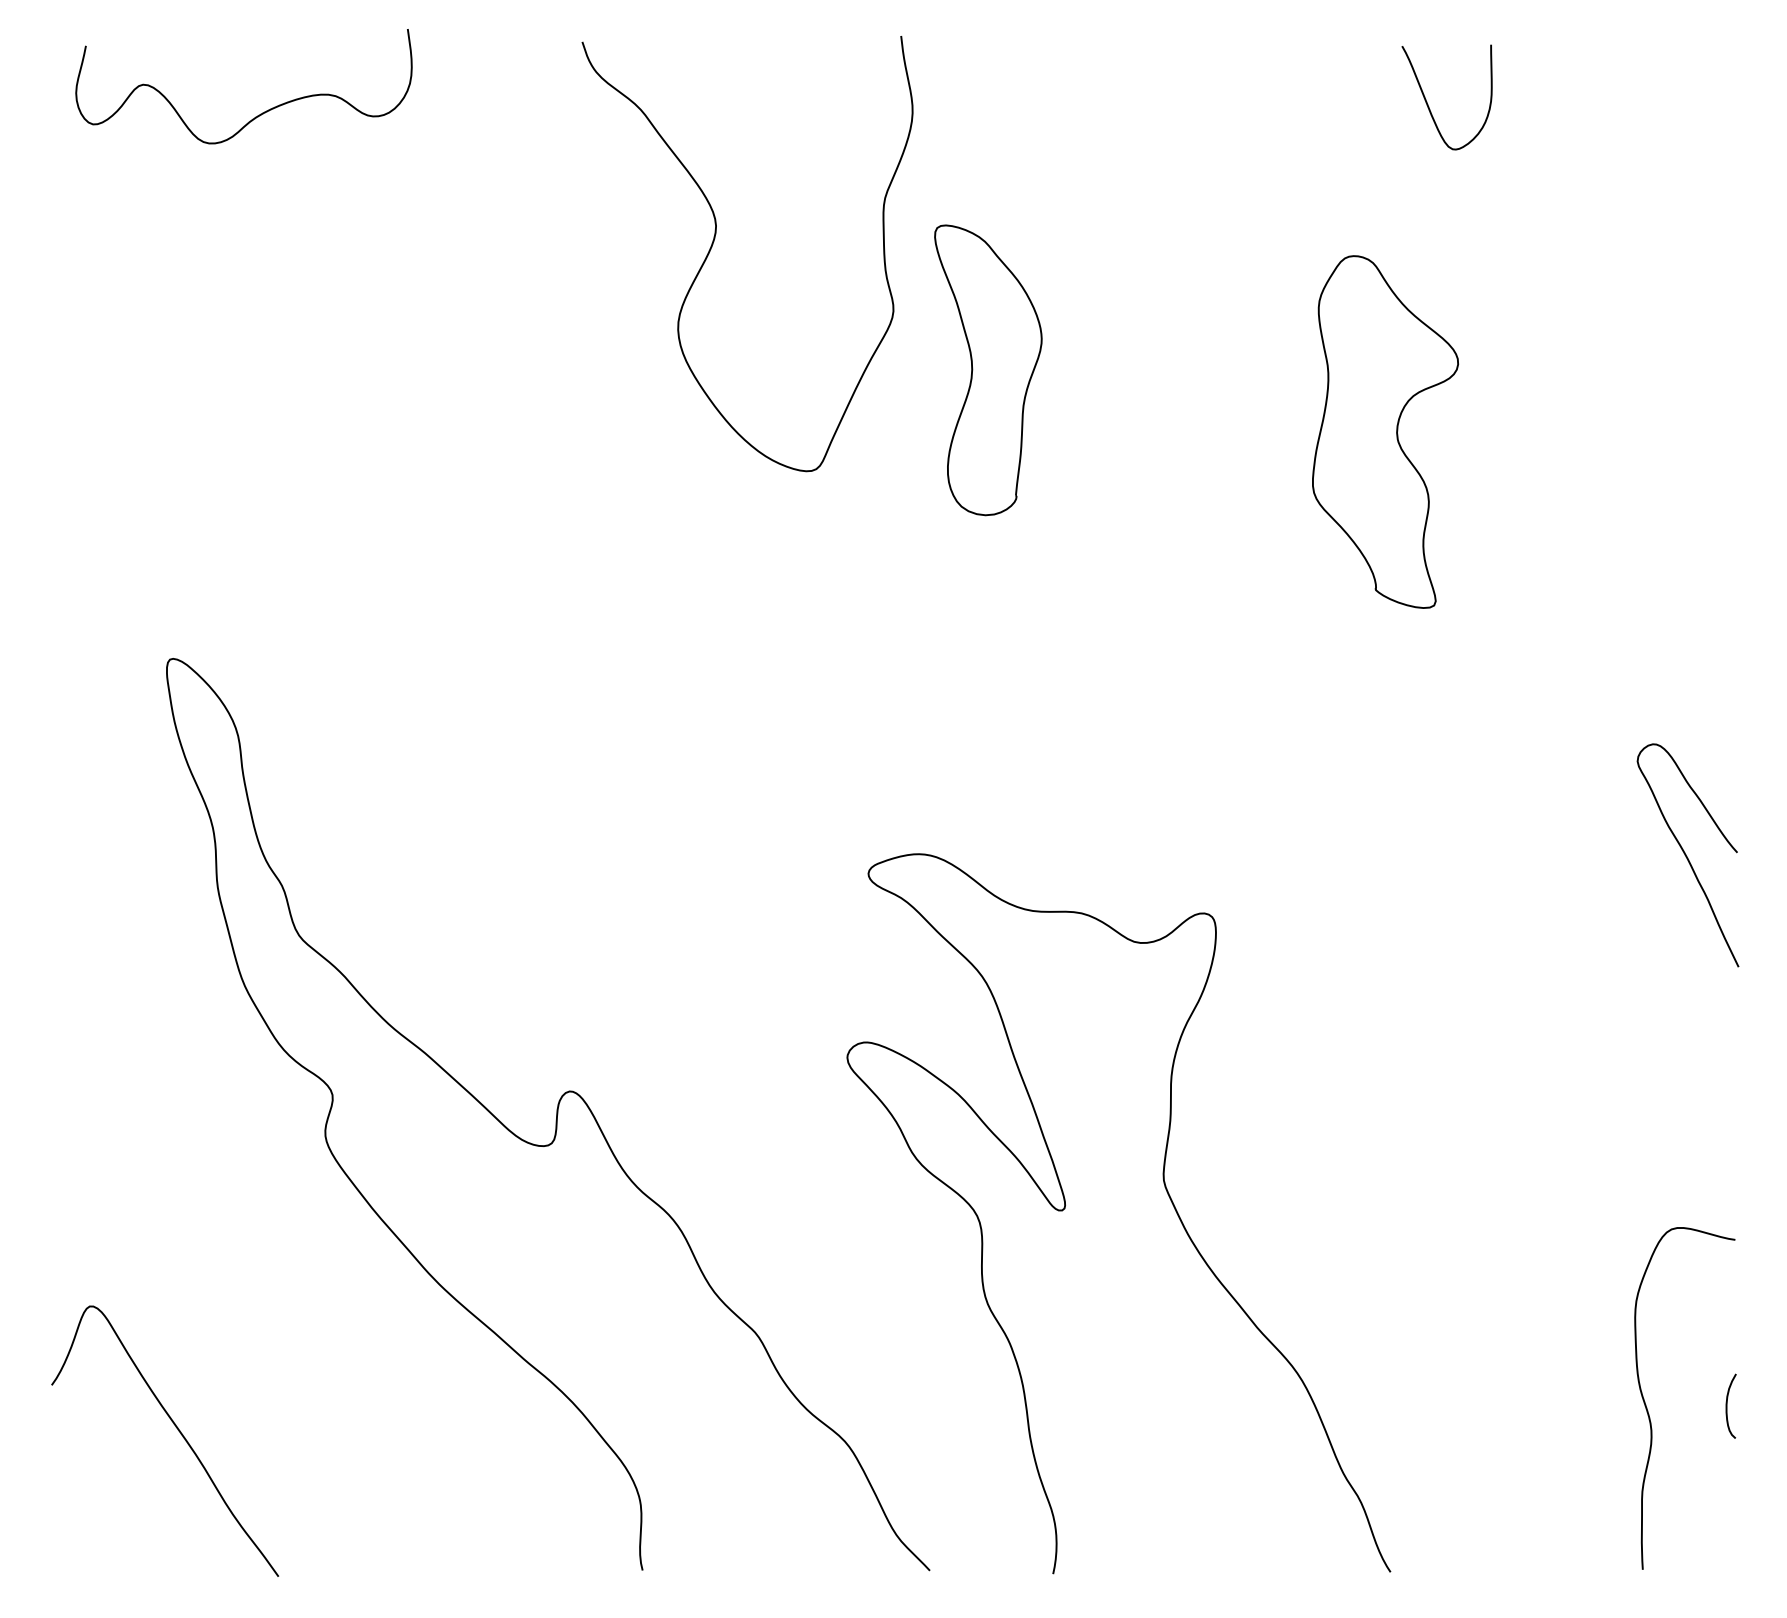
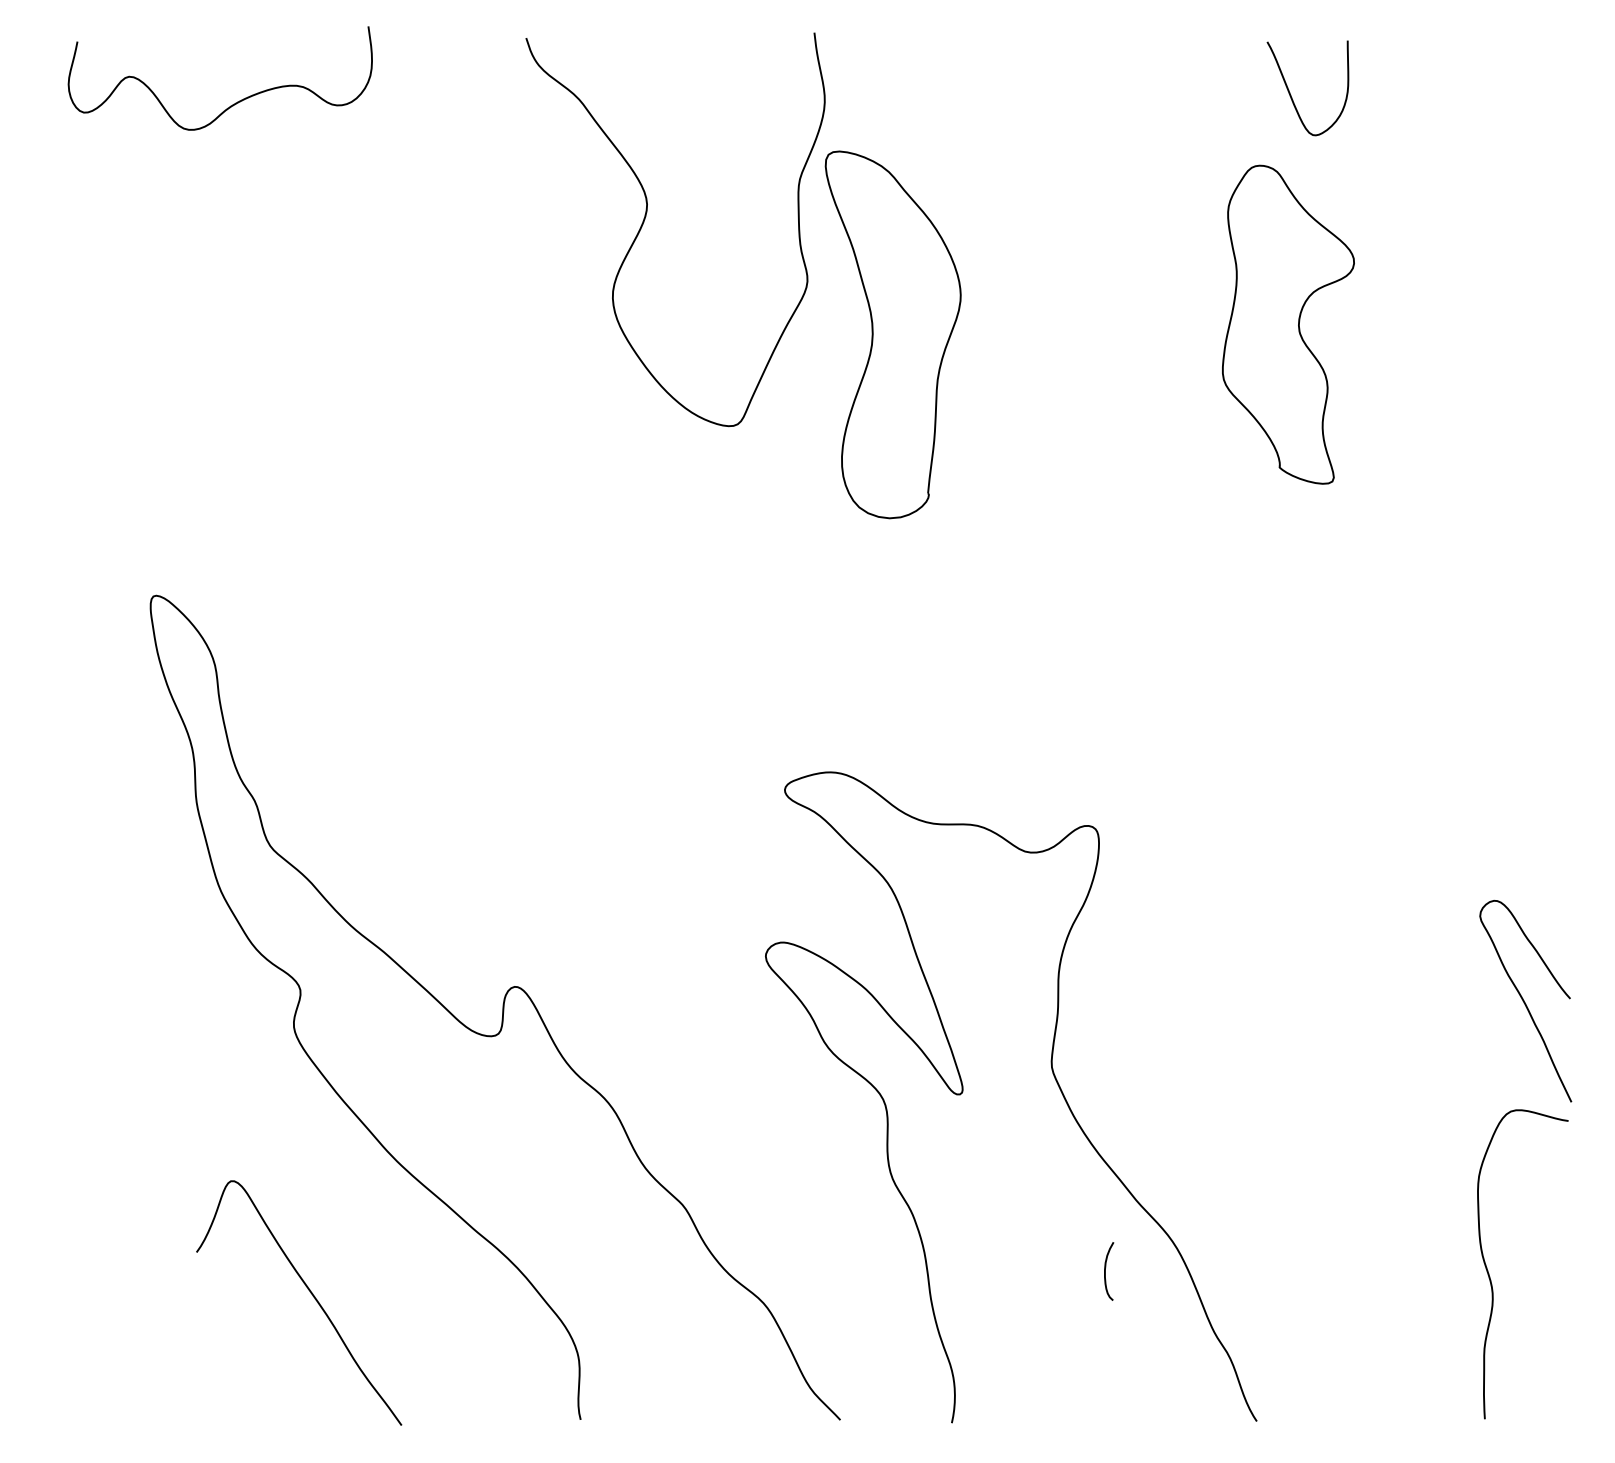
part: (988, 370) -> (893, 335), size x1.4
part: (1385, 431) -> (1288, 324), moved
curve: (1686, 855) -> (1524, 1001), moved
curve: (1727, 1405) -> (1105, 1270), moved
curve: (178, 1431) -> (311, 1294), moved

